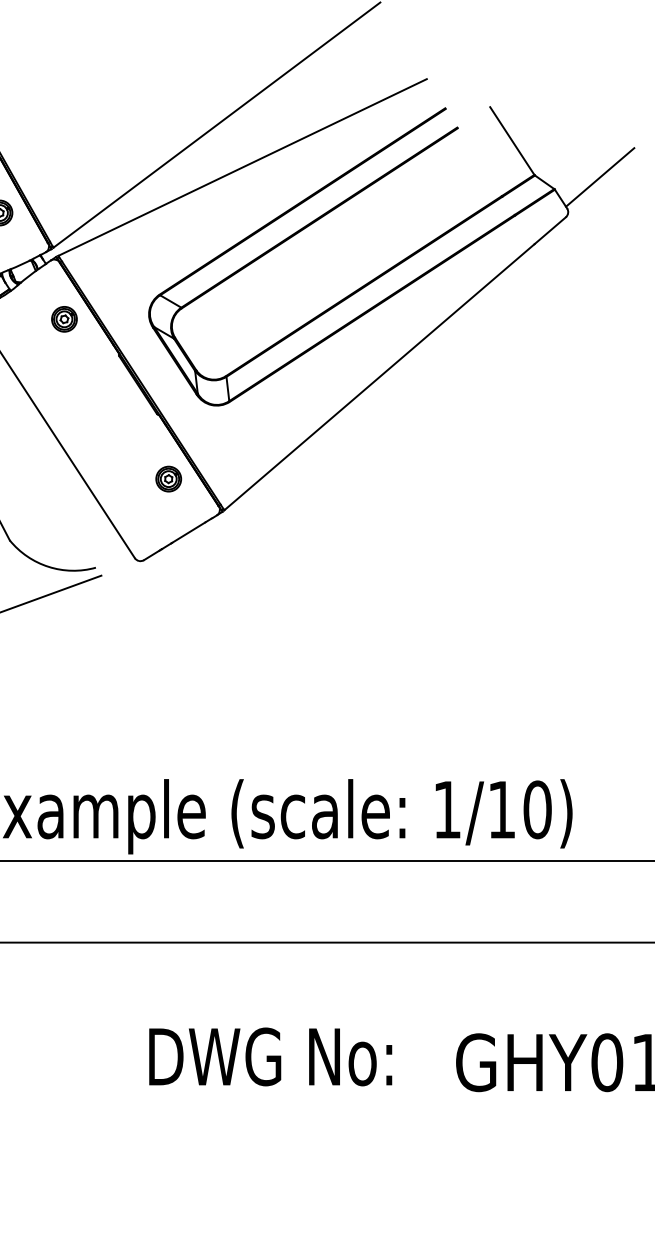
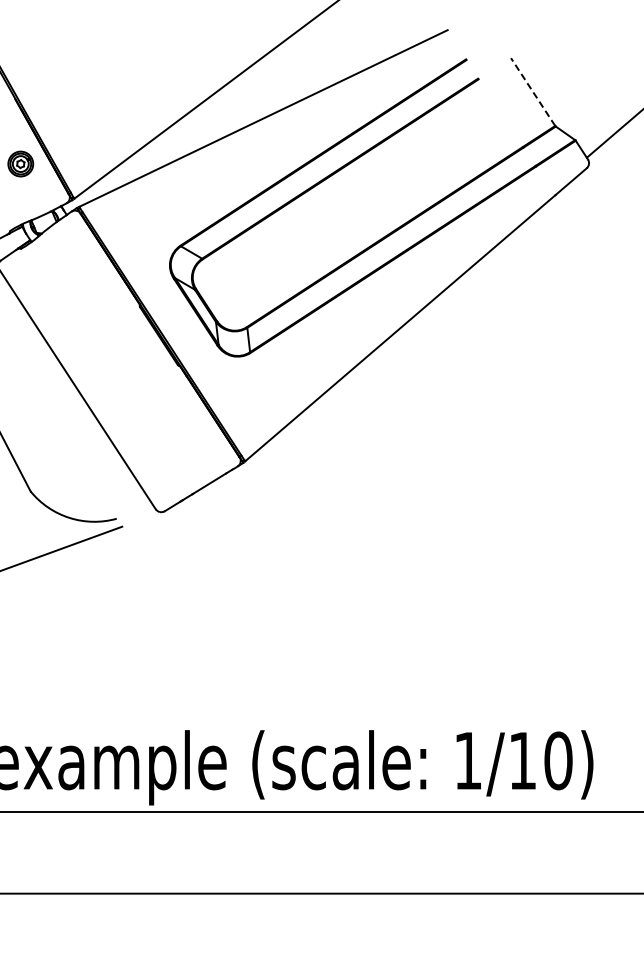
line: (512, 140) -> (533, 91), solid -> dashed
part: (64, 319) -> (85, 270), removed
part: (168, 478) -> (189, 429), removed

